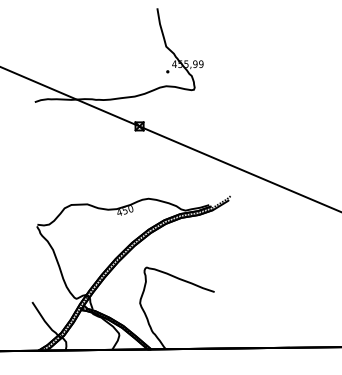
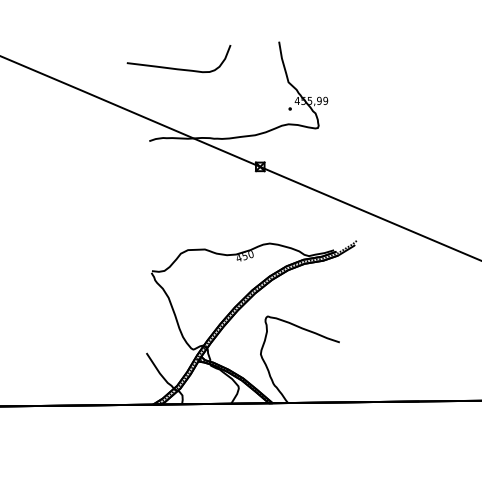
curve: (62, 33) -> (178, 68), added

